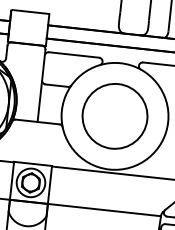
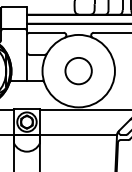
circle: (114, 115) -> (78, 70), size x0.6

